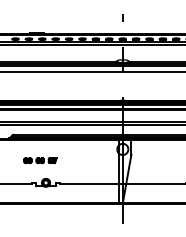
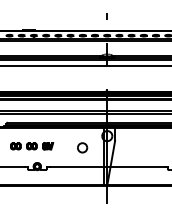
part: (40, 160) -> (32, 146), size x1.43
part: (95, 161) -> (82, 147), added

